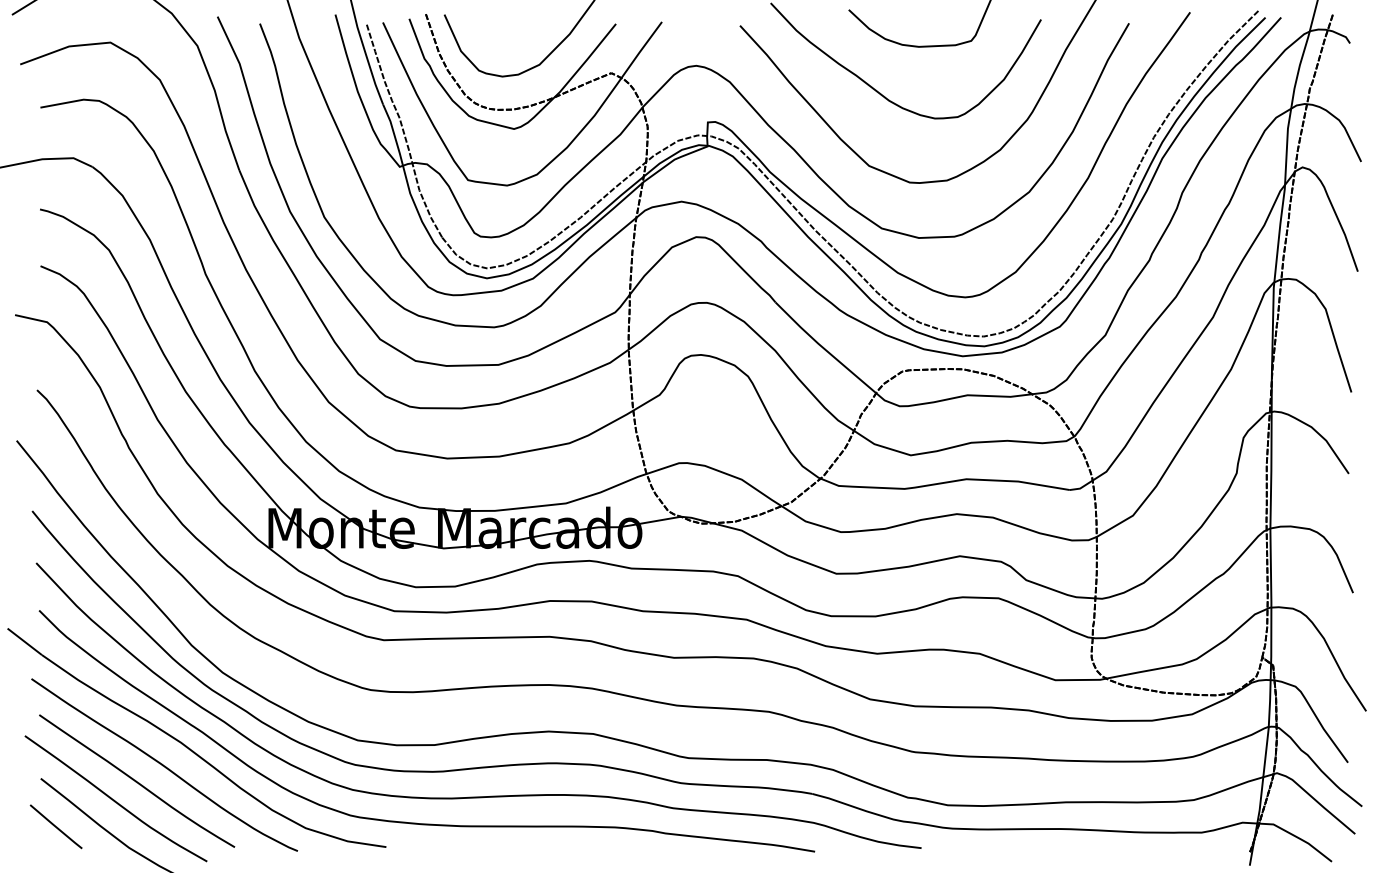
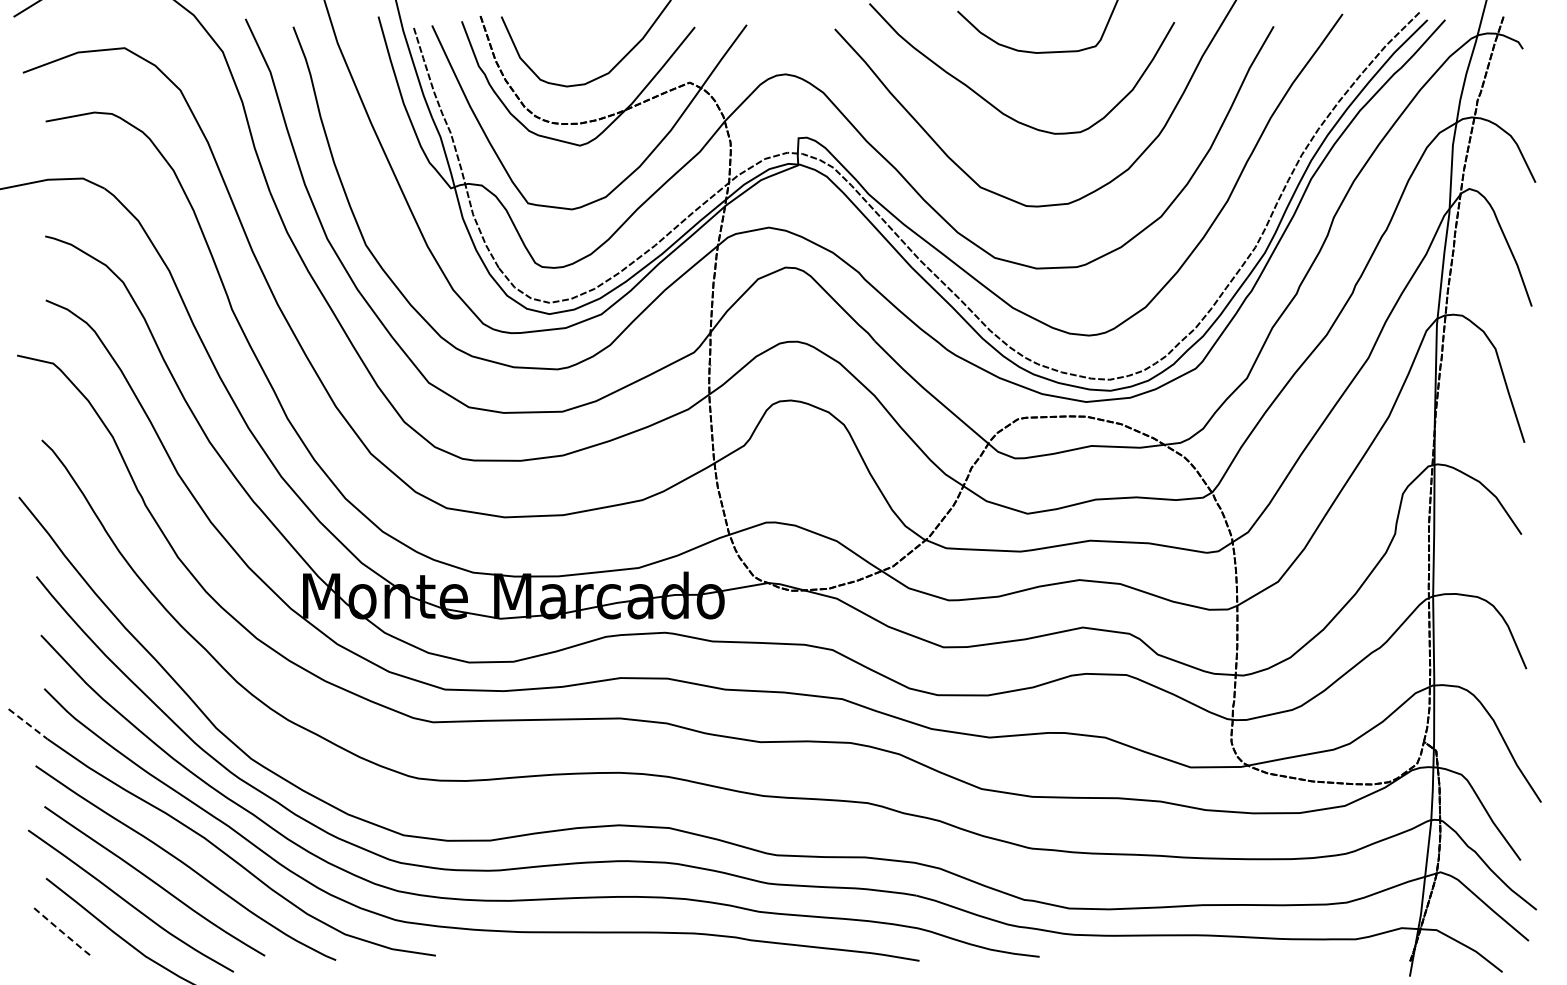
line: (25, 642) -> (28, 724), solid -> dashed
line: (56, 826) -> (63, 932), solid -> dashed

